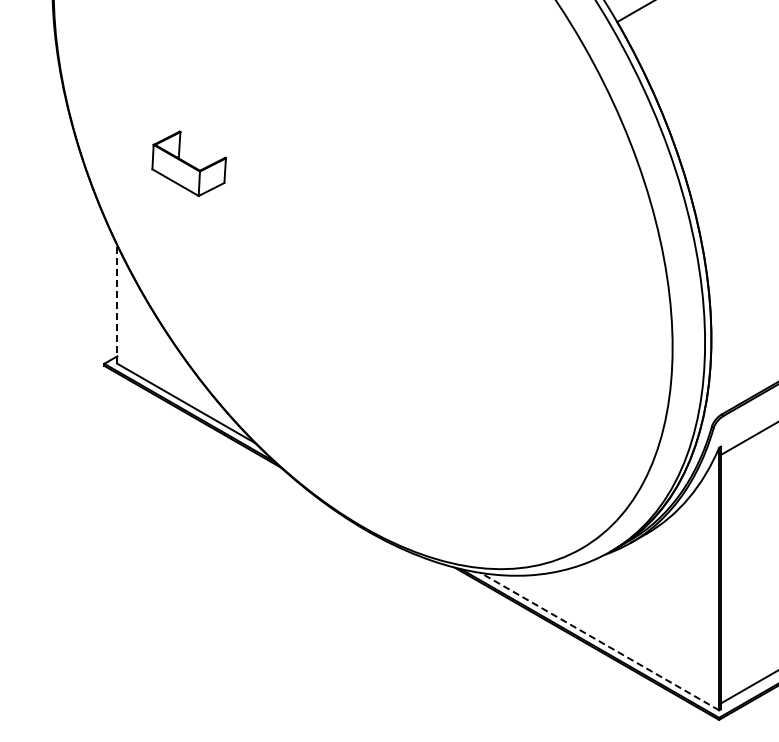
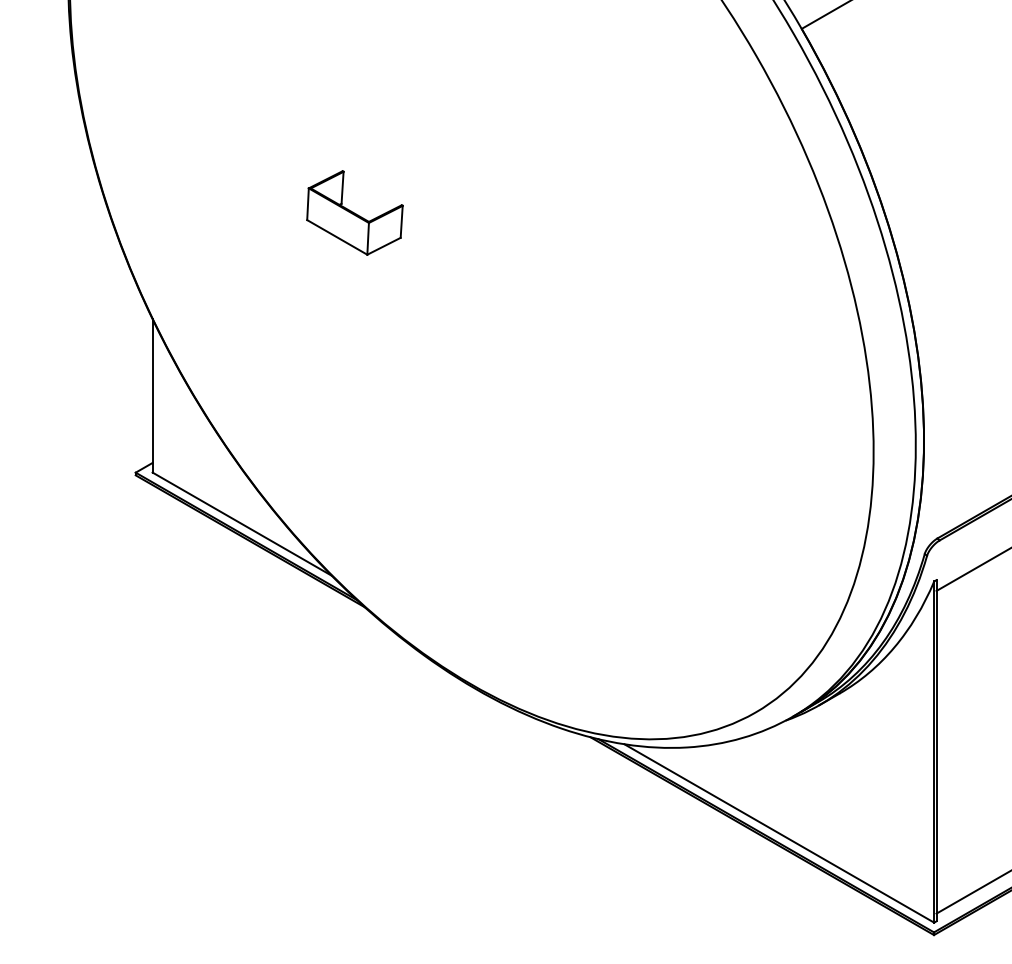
part: (189, 163) -> (355, 212), moved
line: (117, 304) -> (152, 395), dashed -> solid
line: (599, 641) -> (778, 833), dashed -> solid

